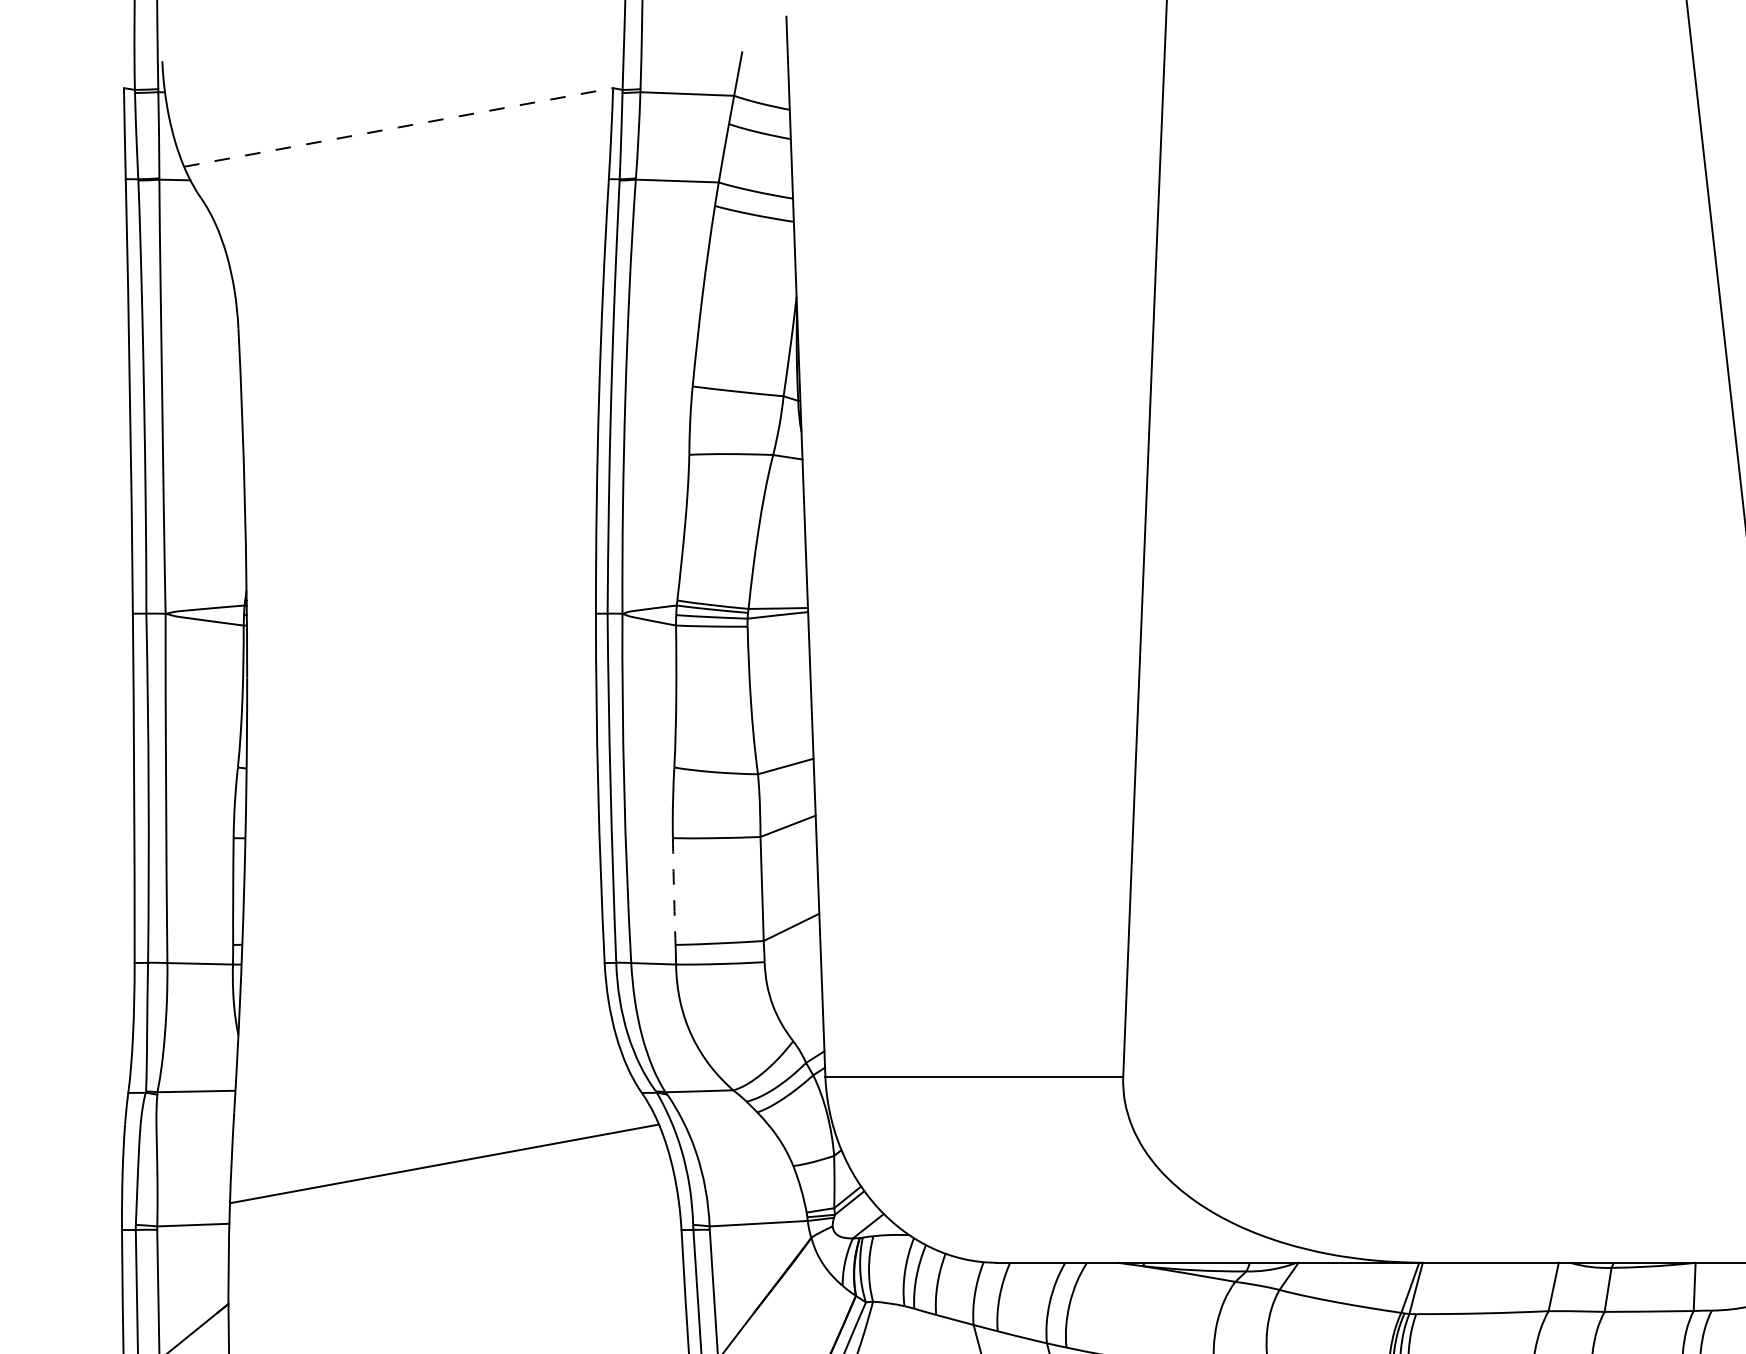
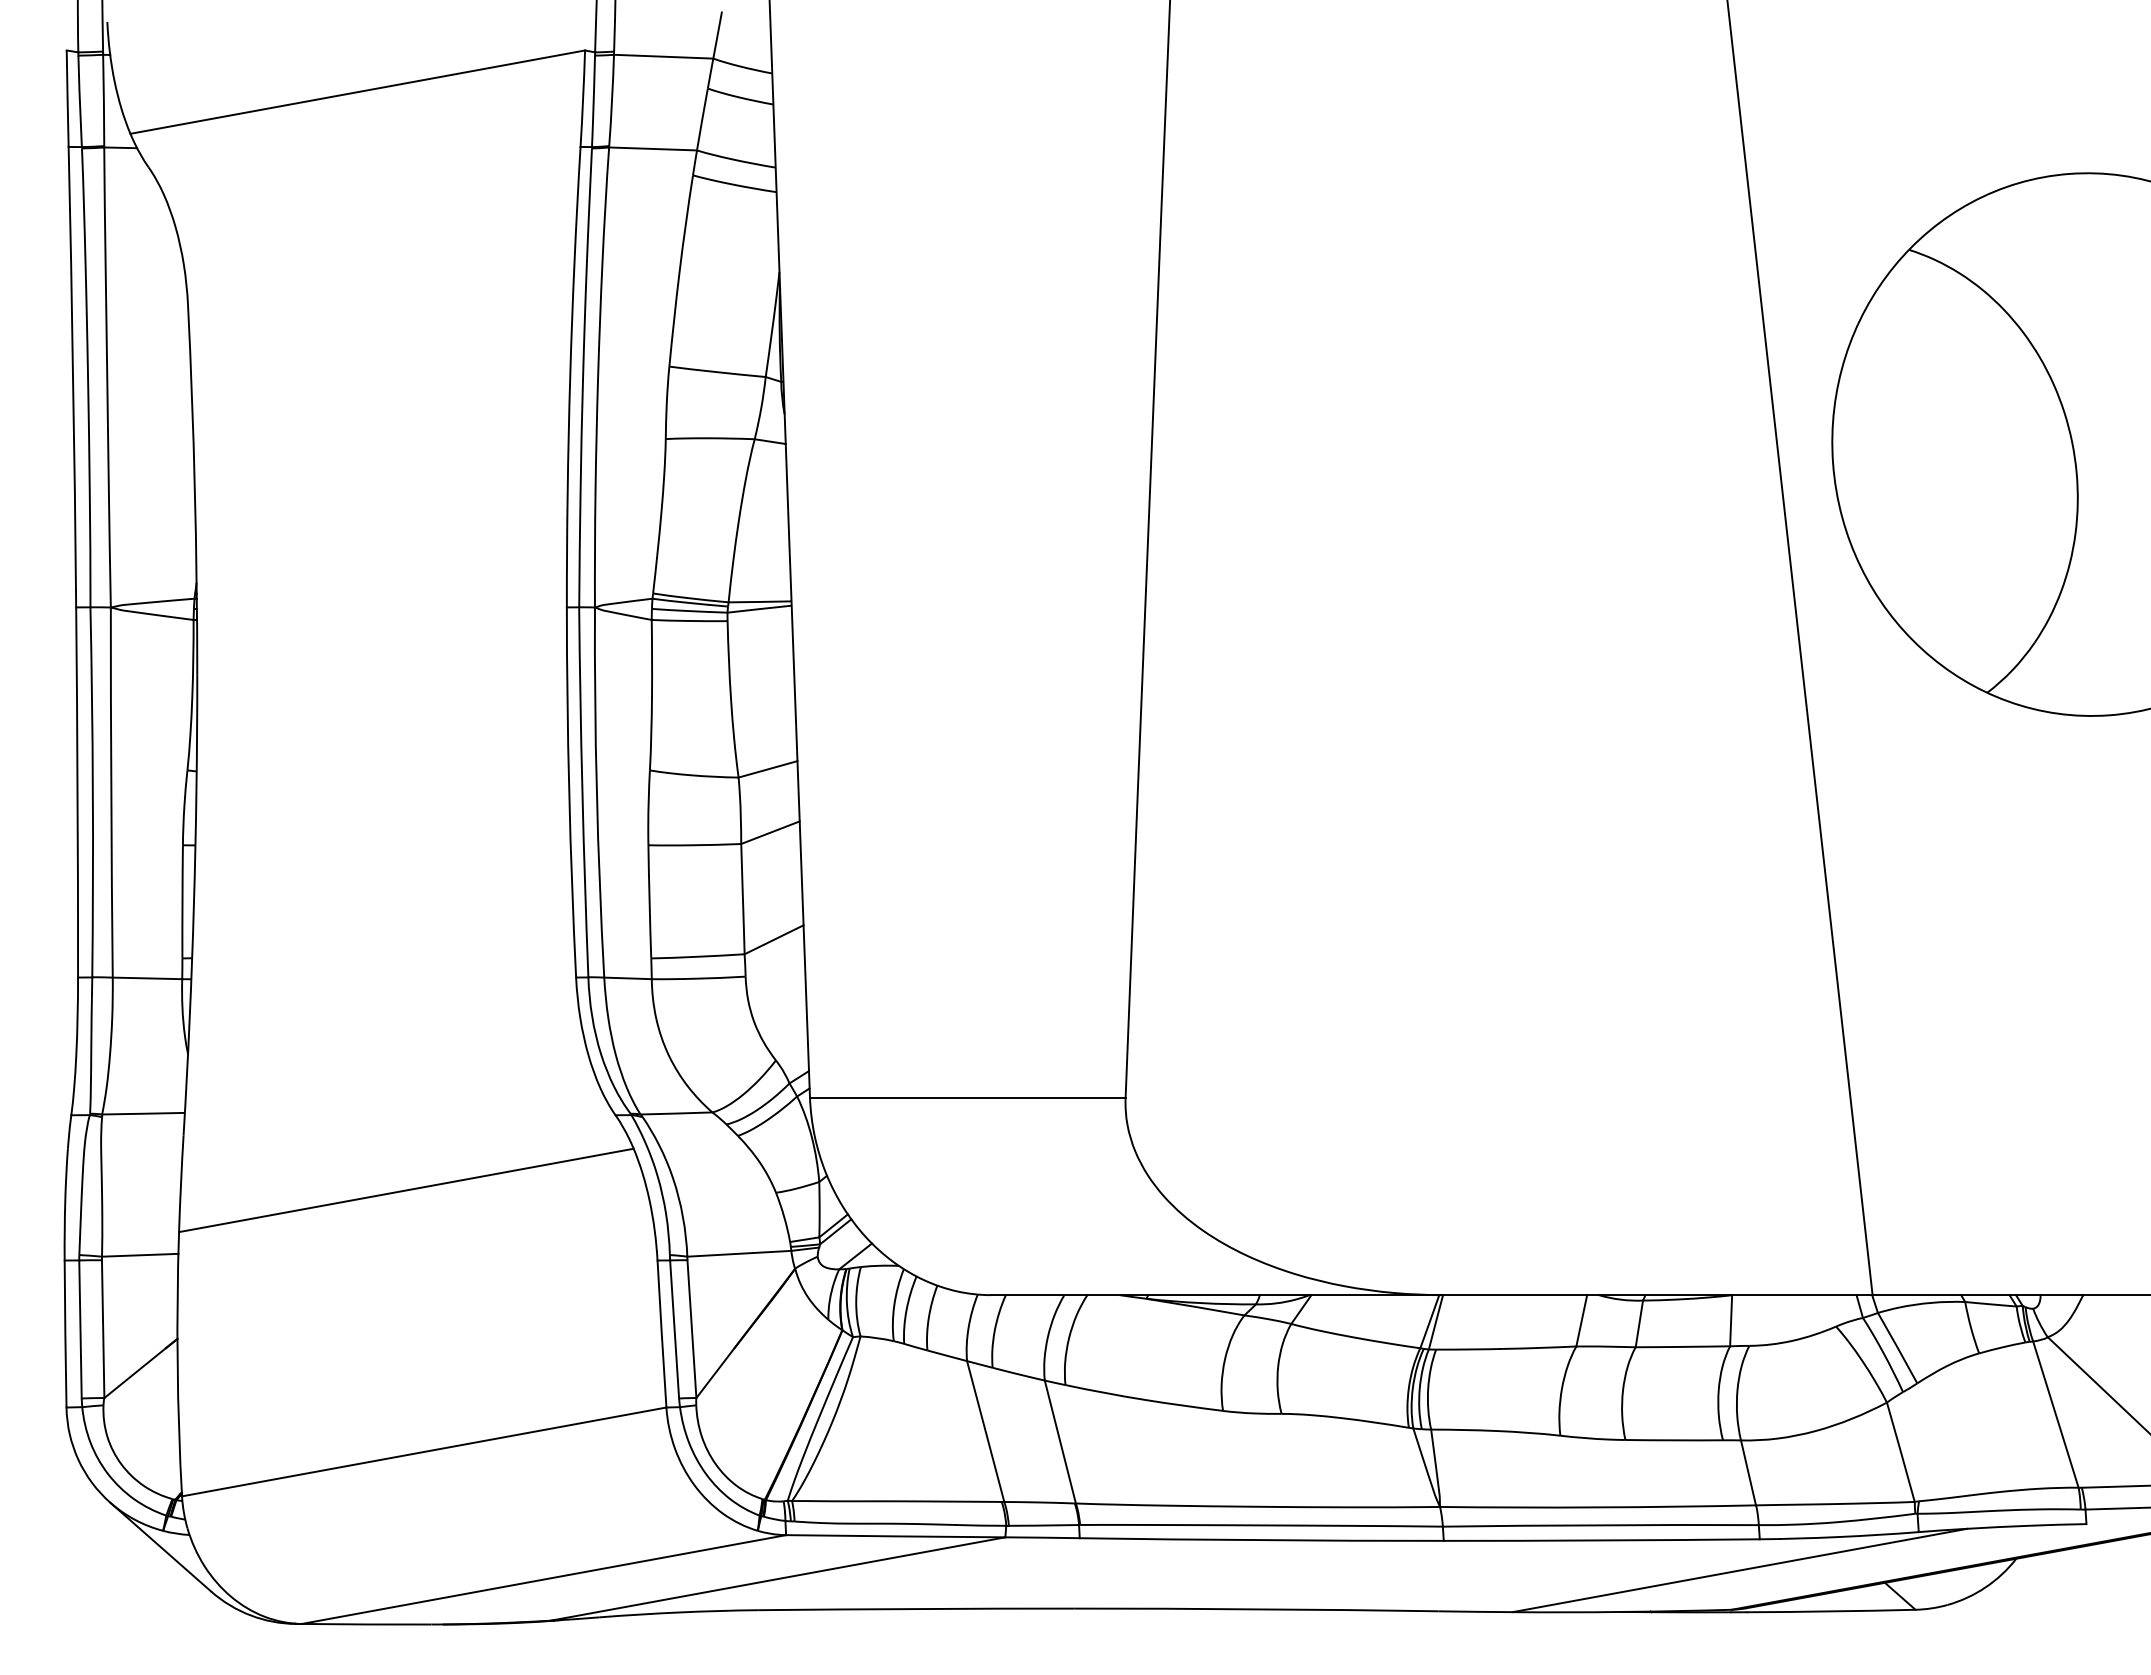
line: (399, 127) -> (358, 92), dashed -> solid
arc: (673, 891) -> (649, 901), dashed -> solid

